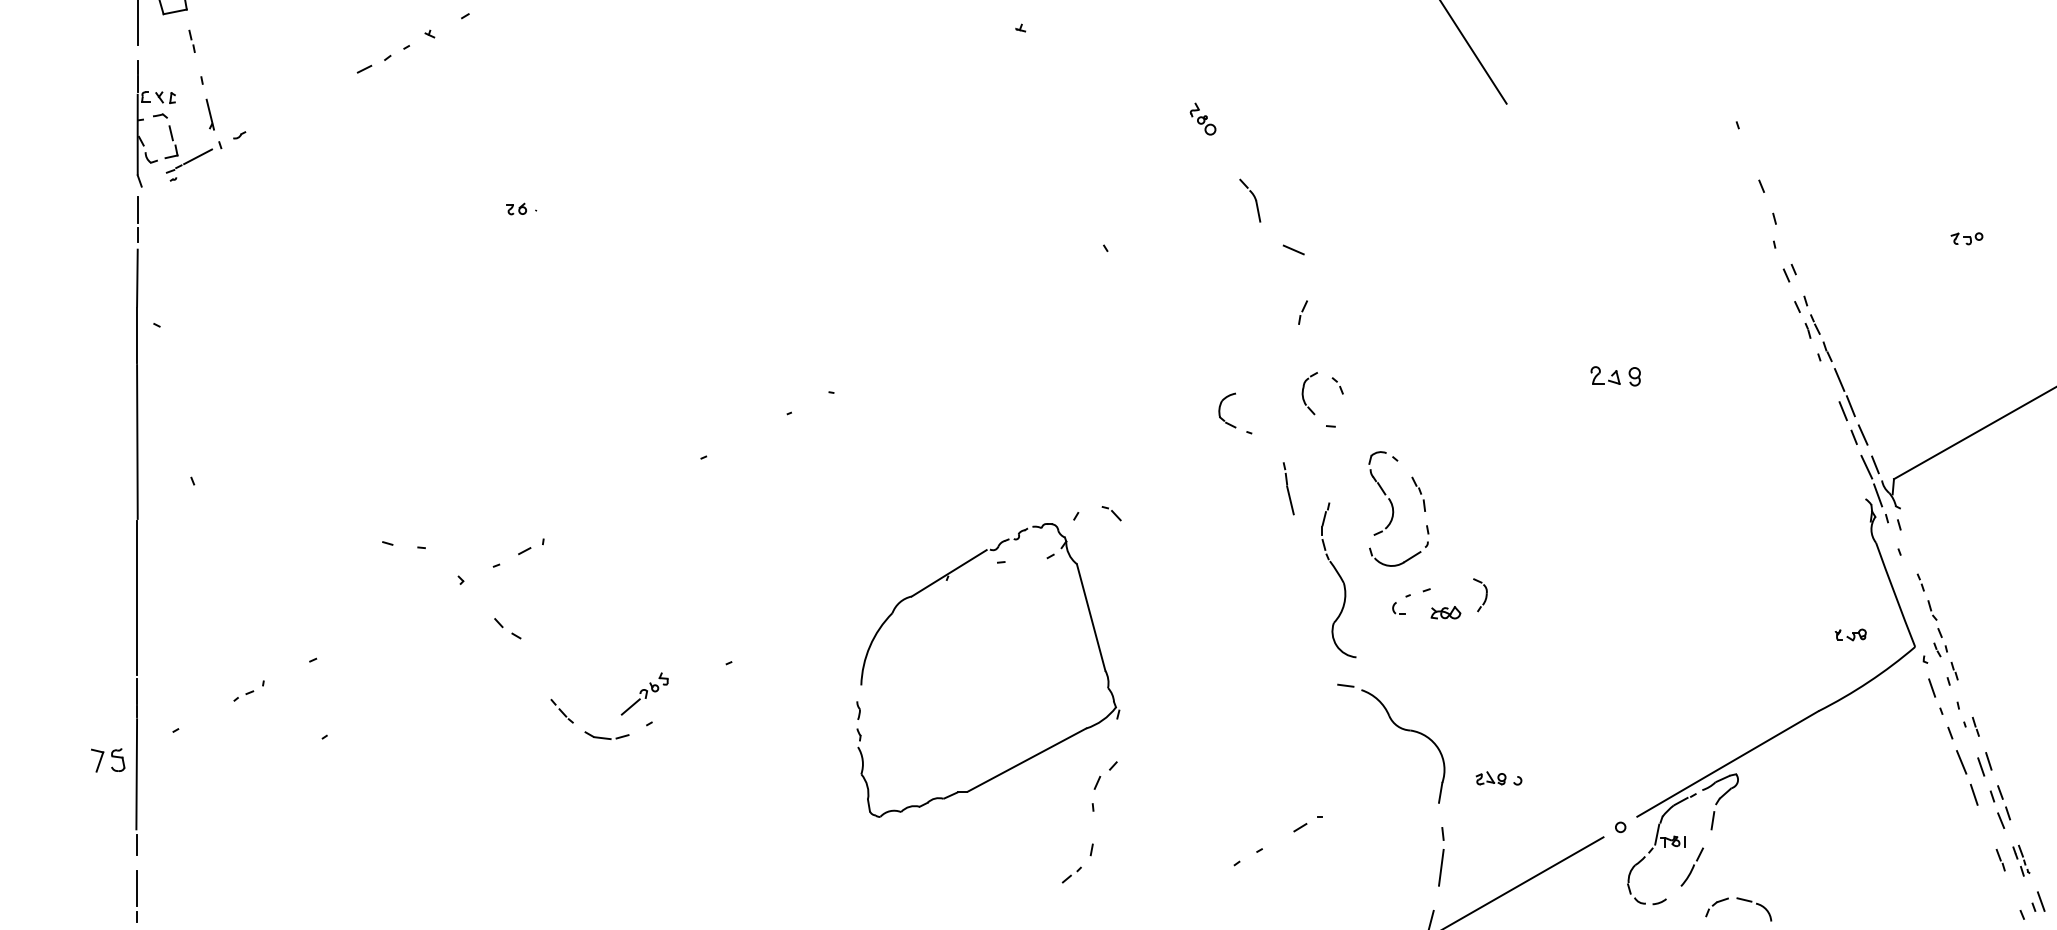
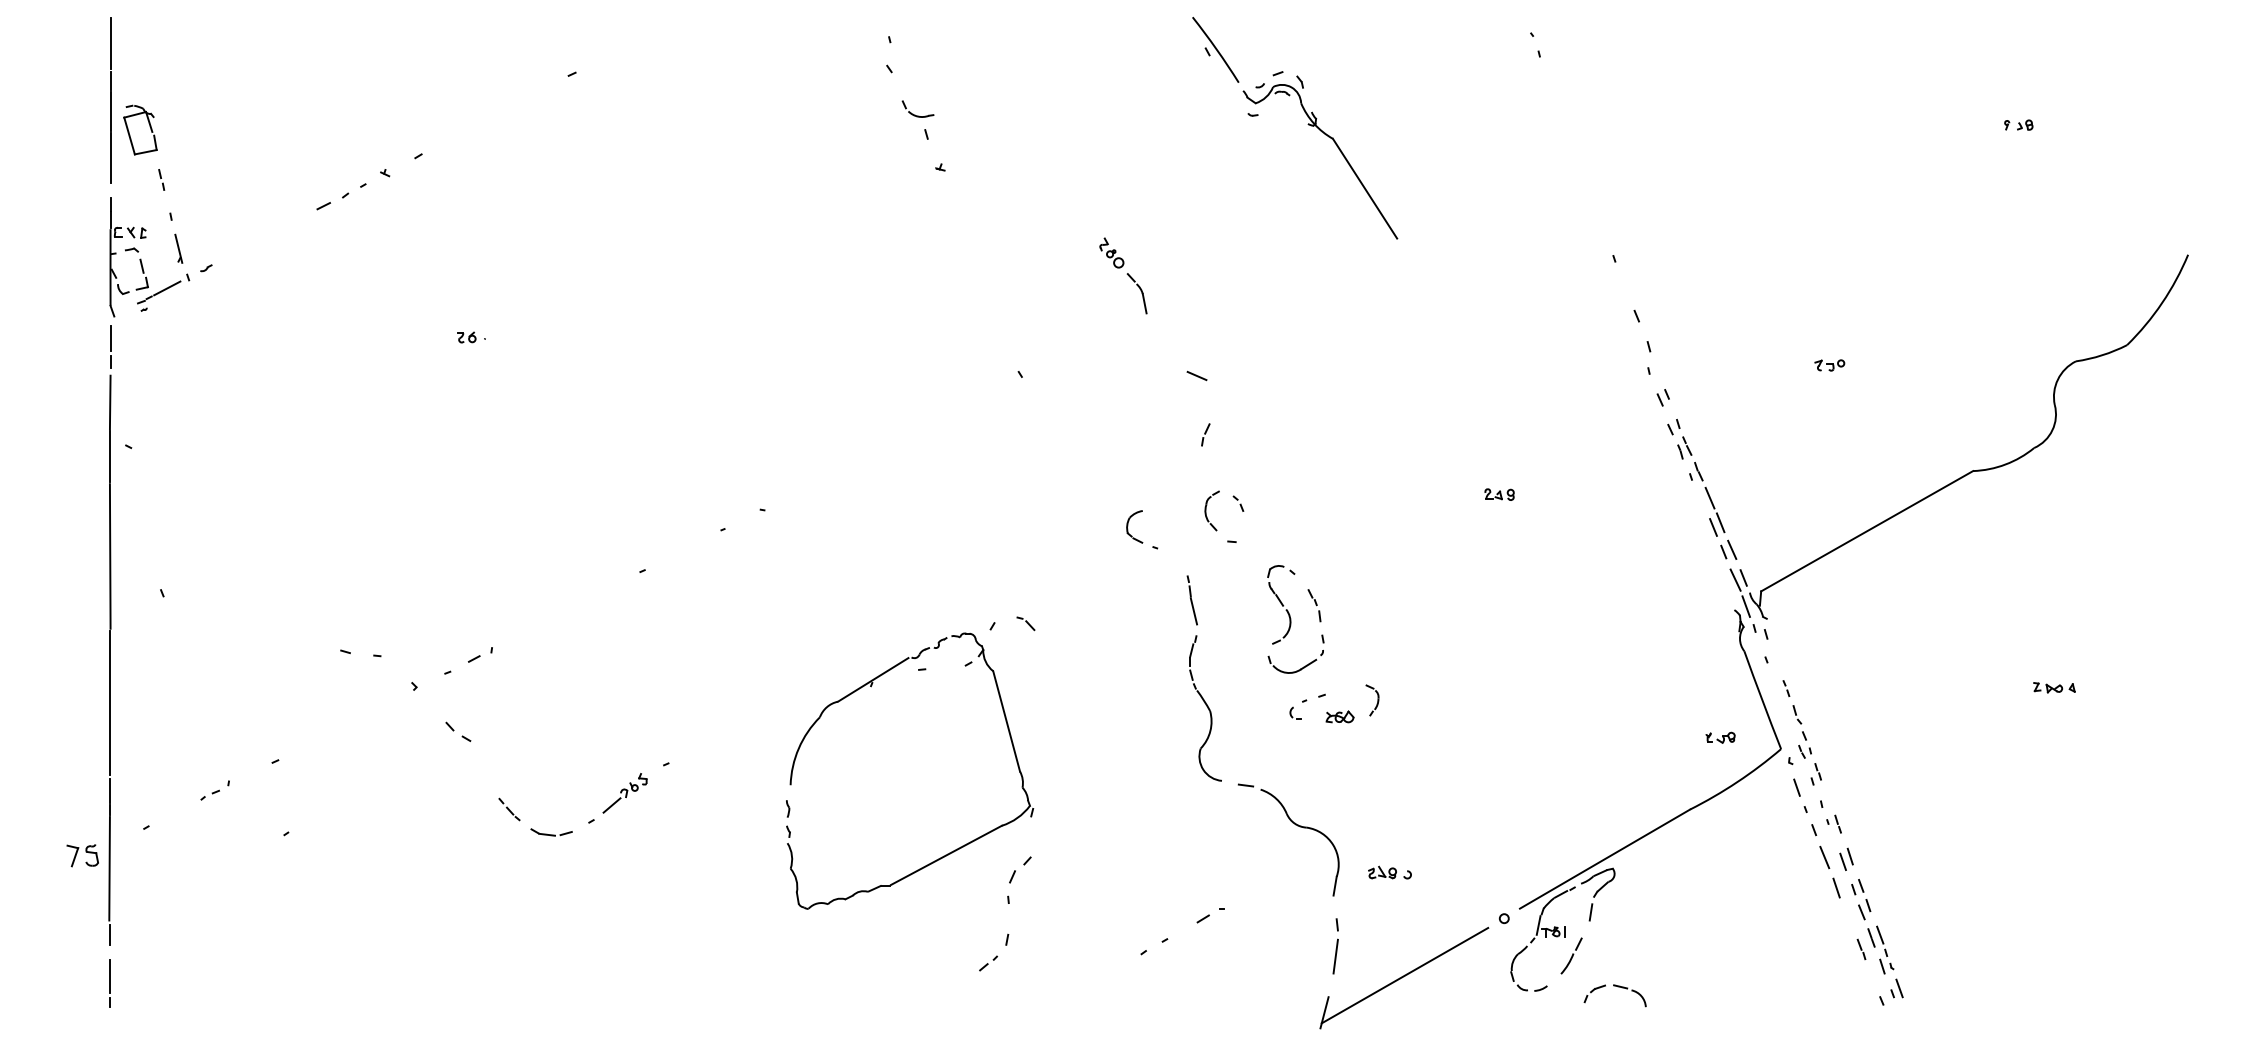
part: (1249, 200) -> (1136, 293), moved
part: (1615, 376) -> (1499, 494), size x0.62
part: (1338, 580) -> (1205, 708), moved
part: (644, 694) -> (624, 793), moved
part: (2020, 860) -> (1880, 949), size x1.67

